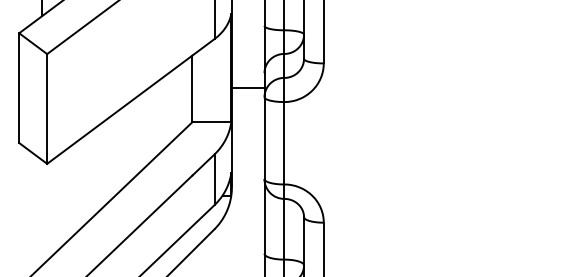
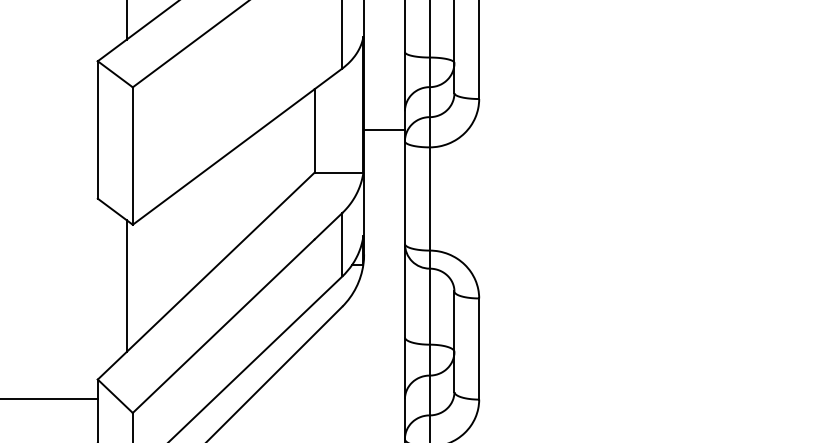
line: (42, 213) -> (126, 286), added

